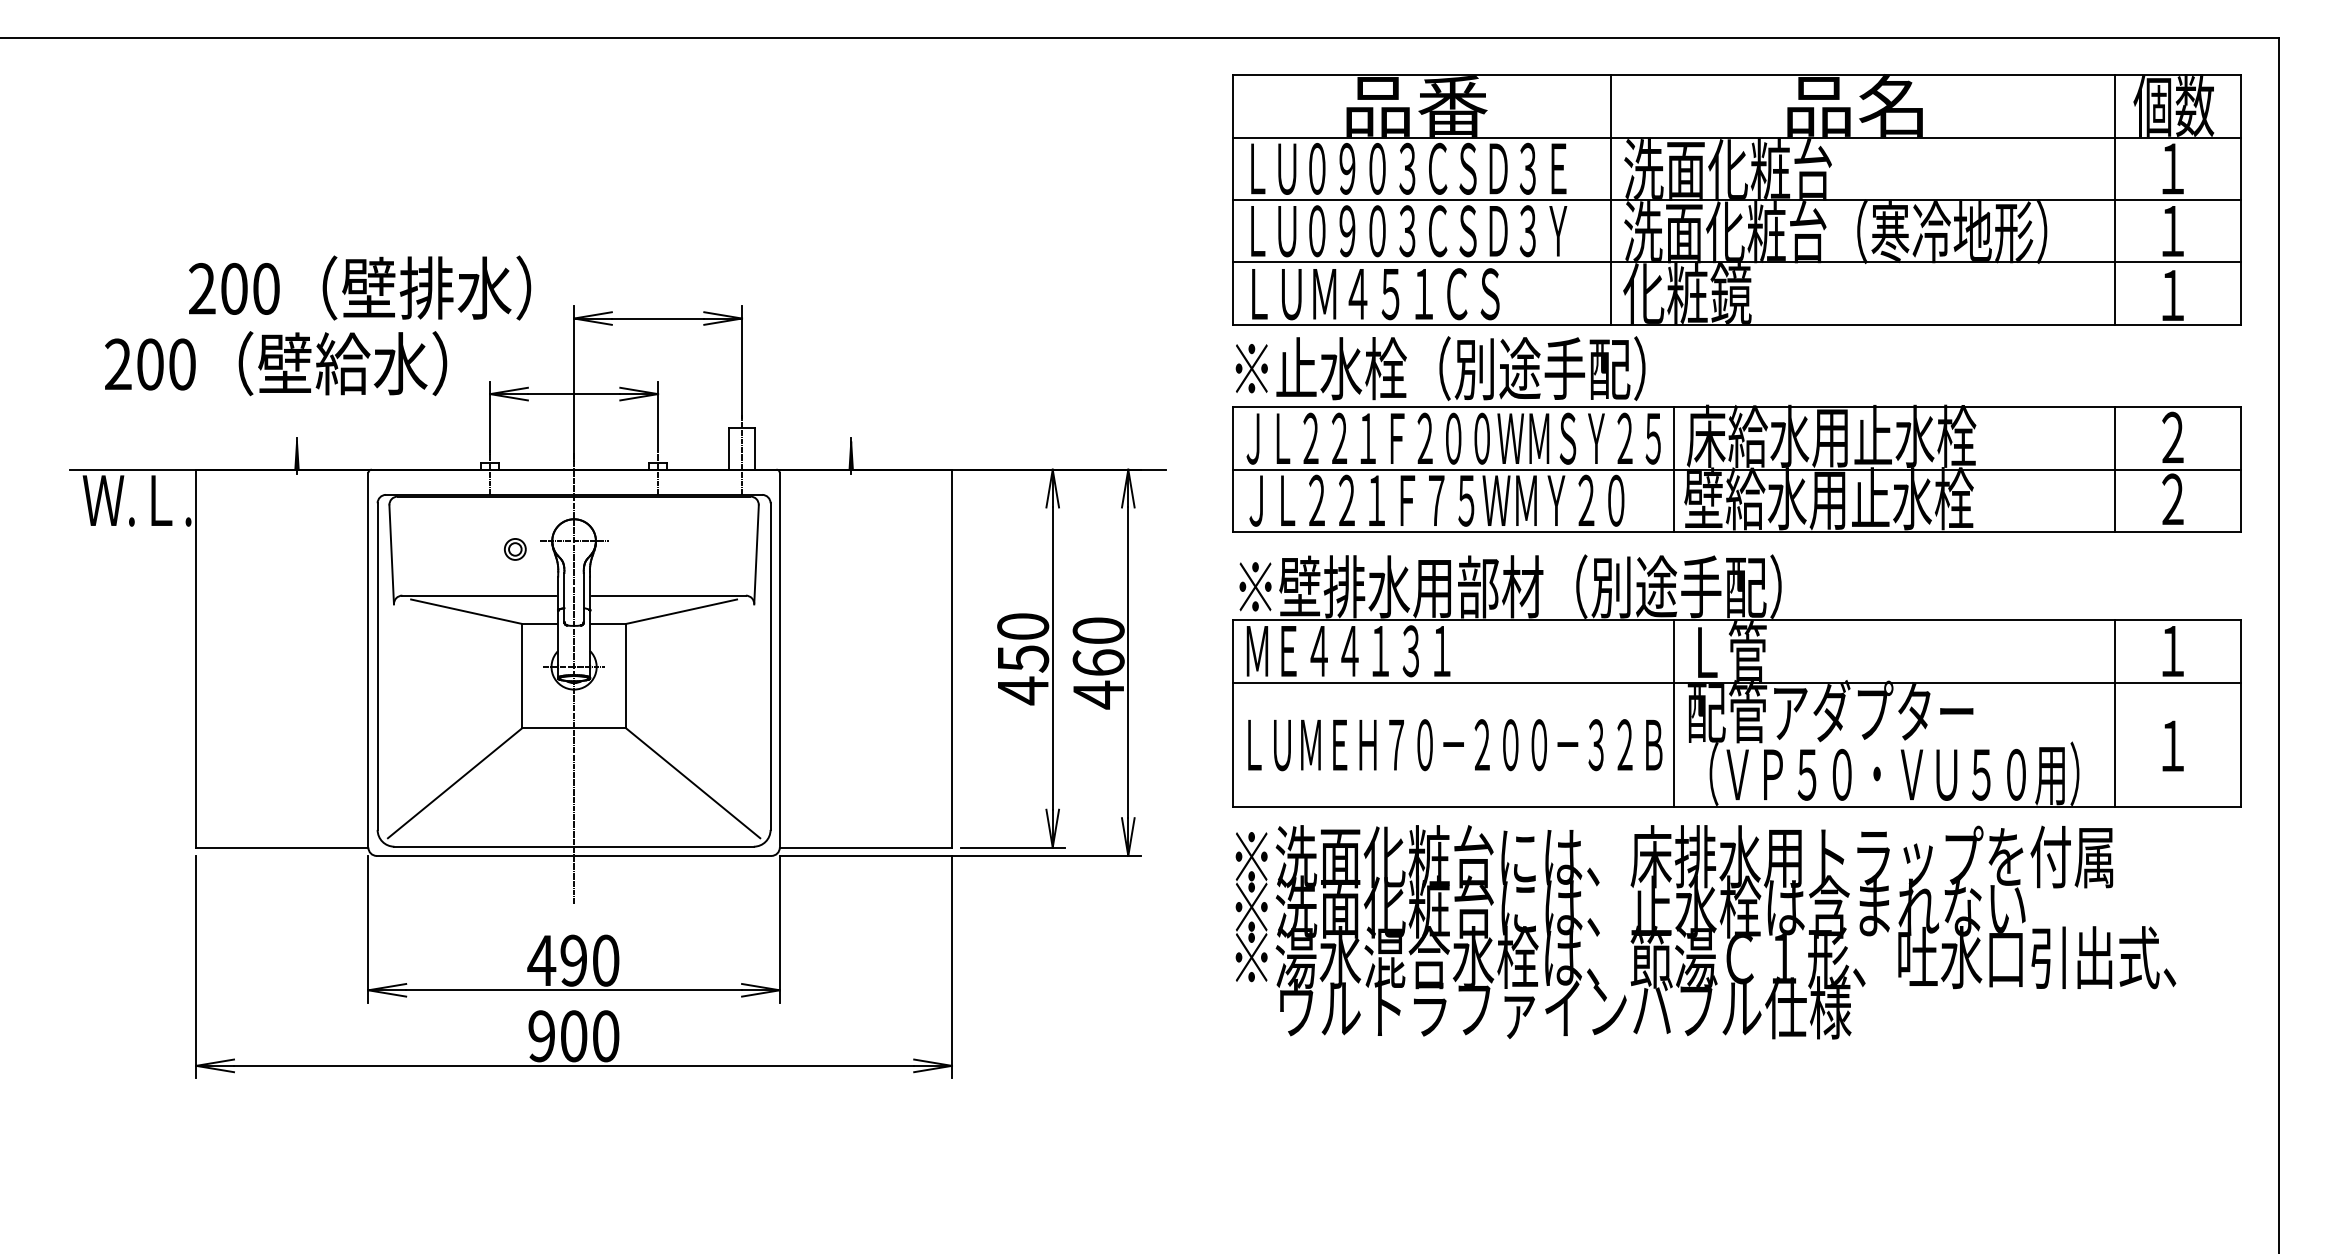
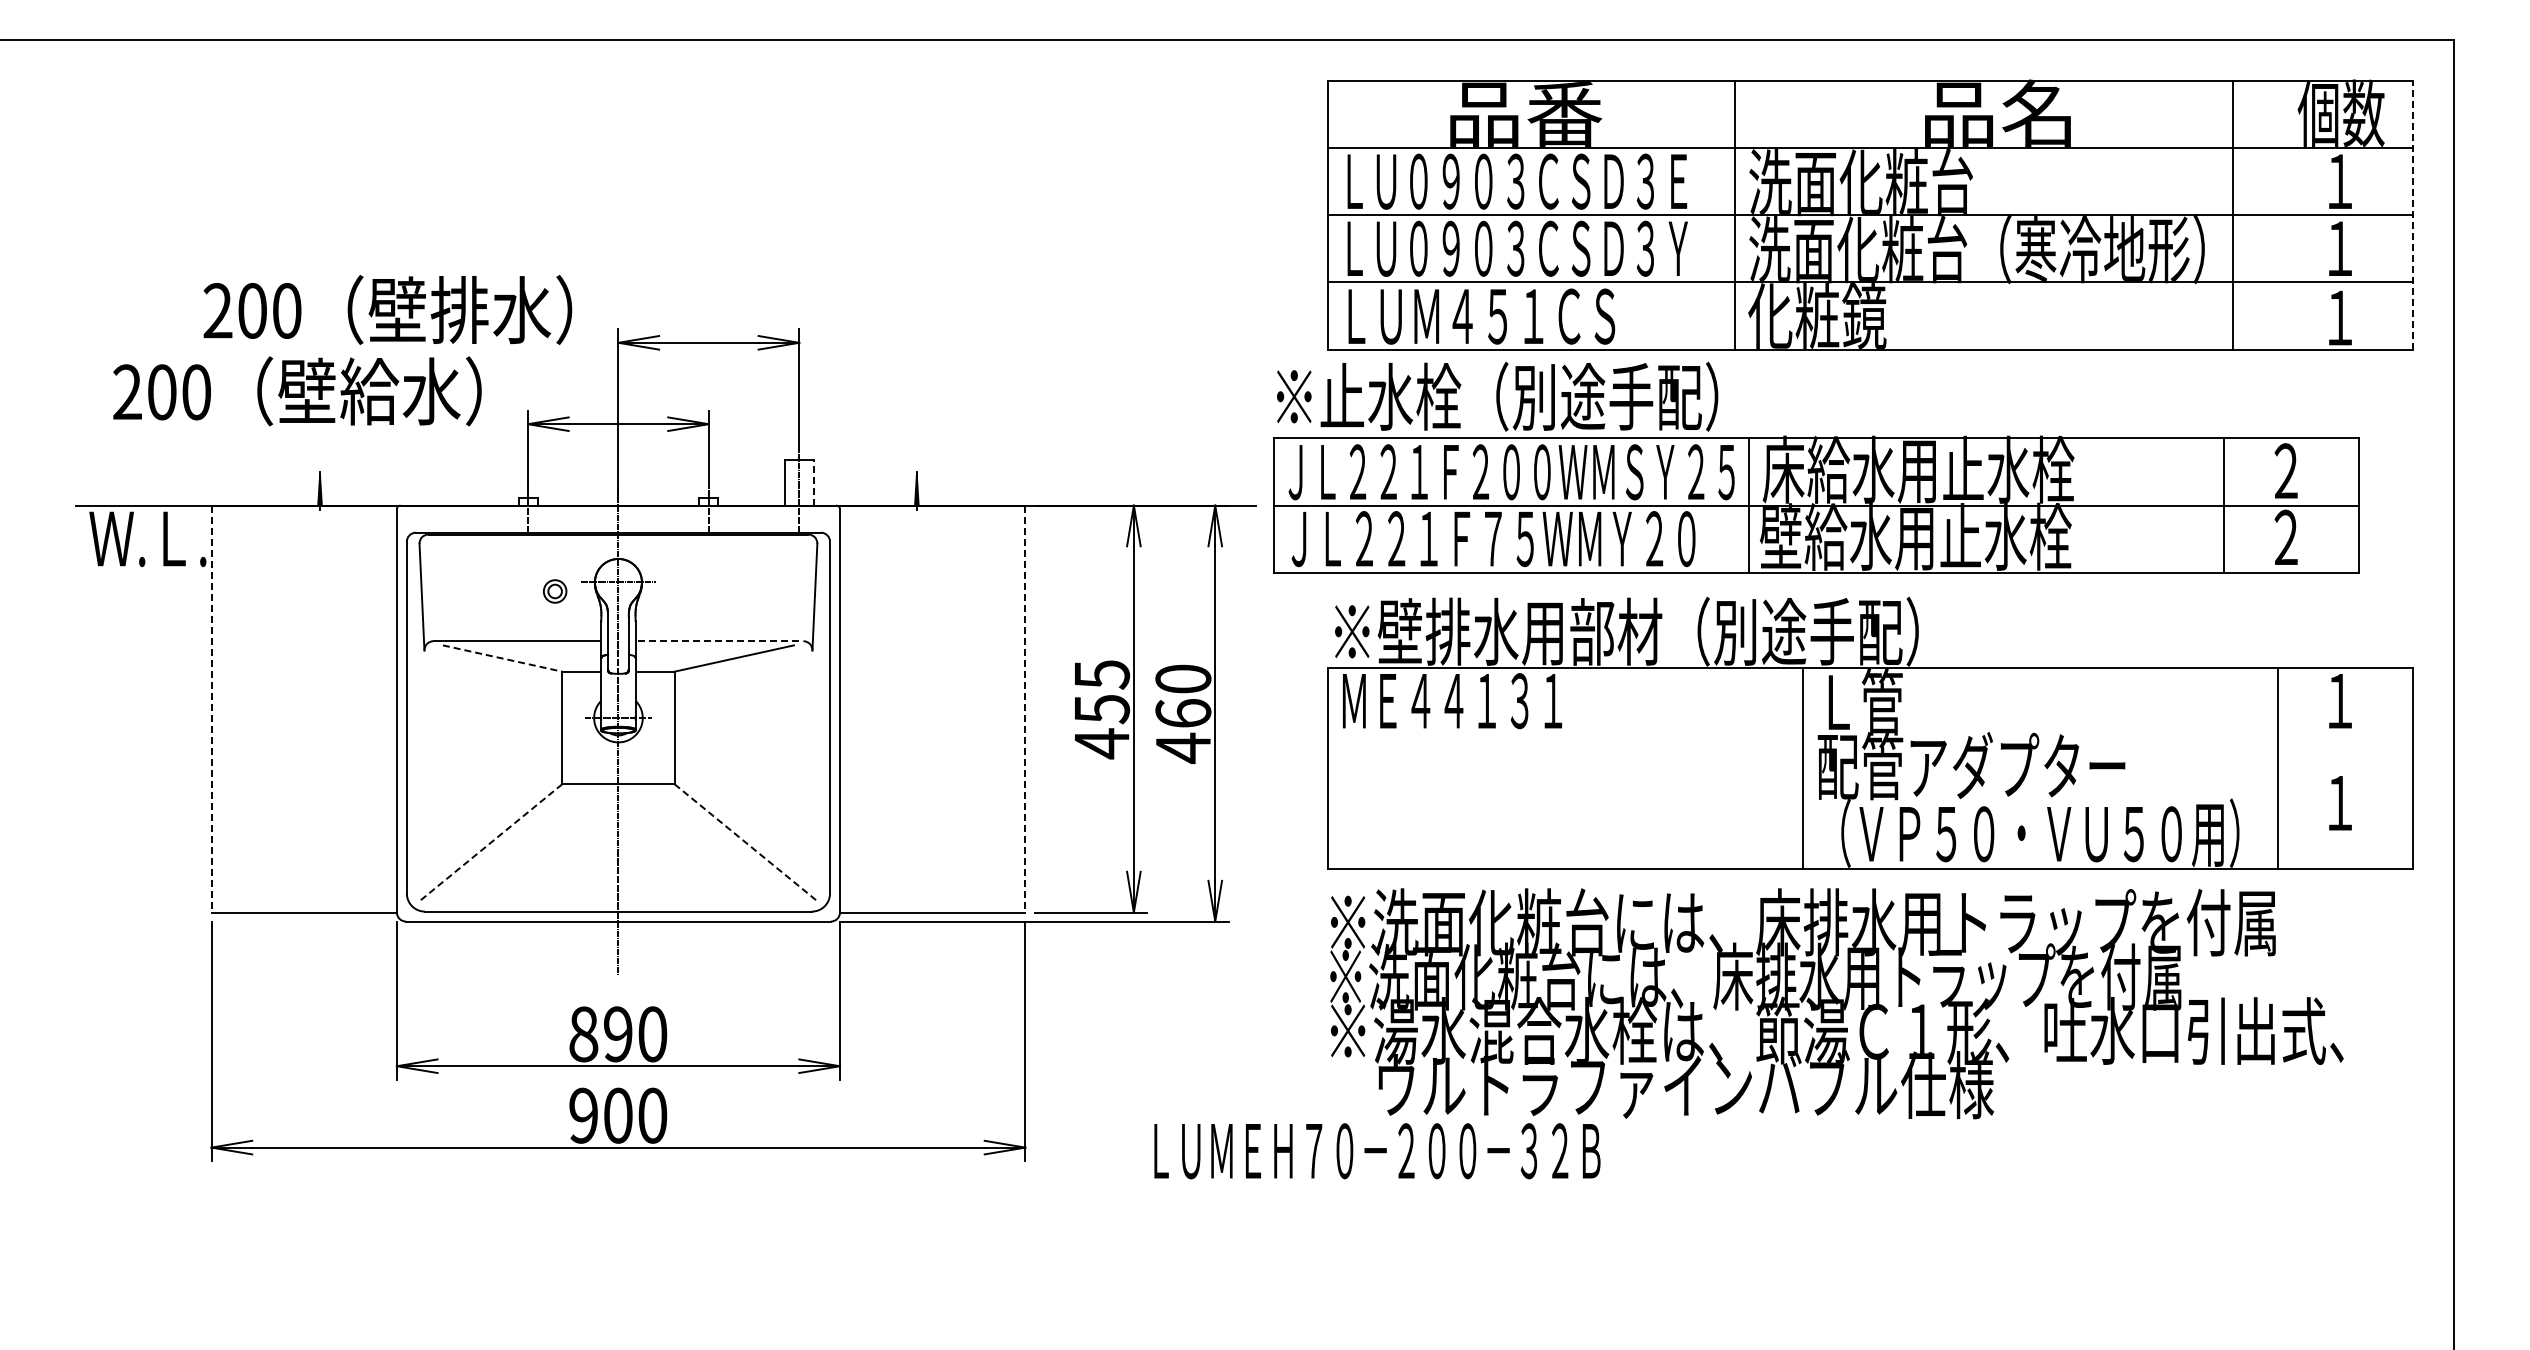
line: (2114, 200) -> (2232, 215), moved
line: (2240, 200) -> (2413, 215), solid -> dashed
part: (1736, 434) -> (1816, 467), moved
line: (755, 448) -> (813, 482), solid -> dashed
line: (668, 595) -> (720, 641), solid -> dashed
line: (467, 611) -> (503, 658), solid -> dashed
text: (1022, 626) -> (1101, 674), 450 -> 455
line: (196, 659) -> (211, 709), solid -> dashed
line: (952, 659) -> (1025, 709), solid -> dashed
line: (1736, 682) -> (1870, 734), removed
text: (1455, 745) -> (1377, 1151), moved
line: (454, 783) -> (489, 843), solid -> dashed
line: (693, 783) -> (747, 843), solid -> dashed
text: (1629, 906) -> (1755, 976), ※洗面化粧台には、止水栓は含まれない -> ※洗面化粧台には、床排水用トラップを付属
text: (541, 960) -> (583, 1034), 490 -> 890

